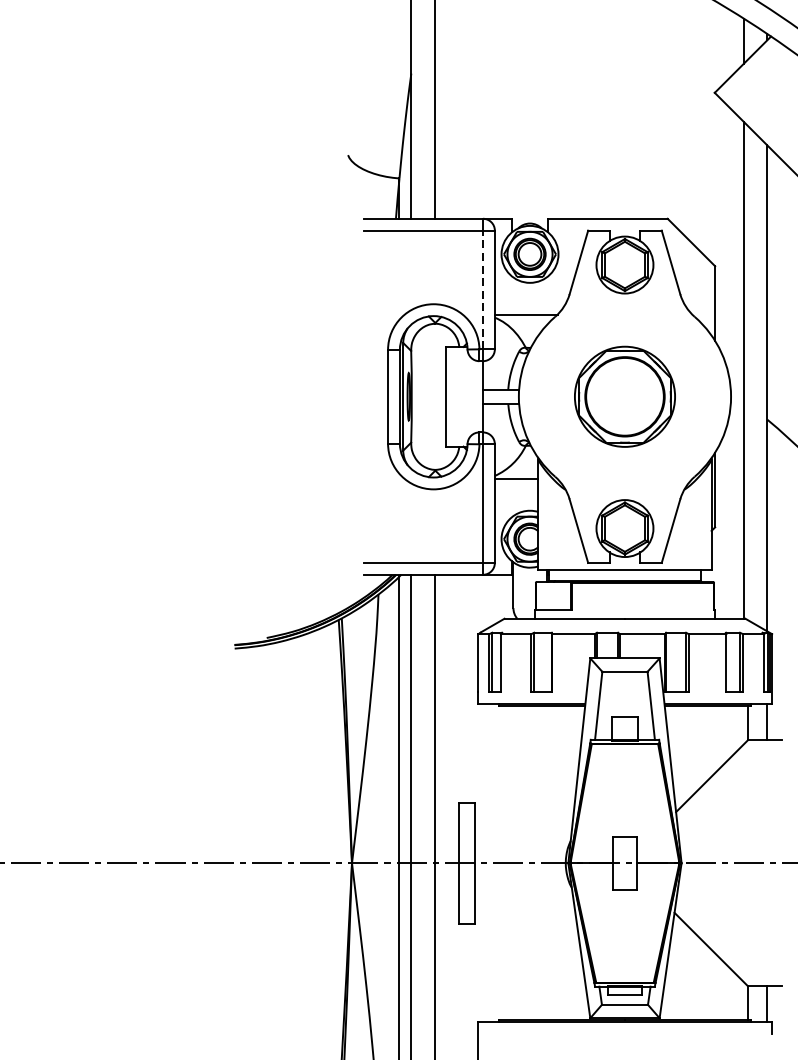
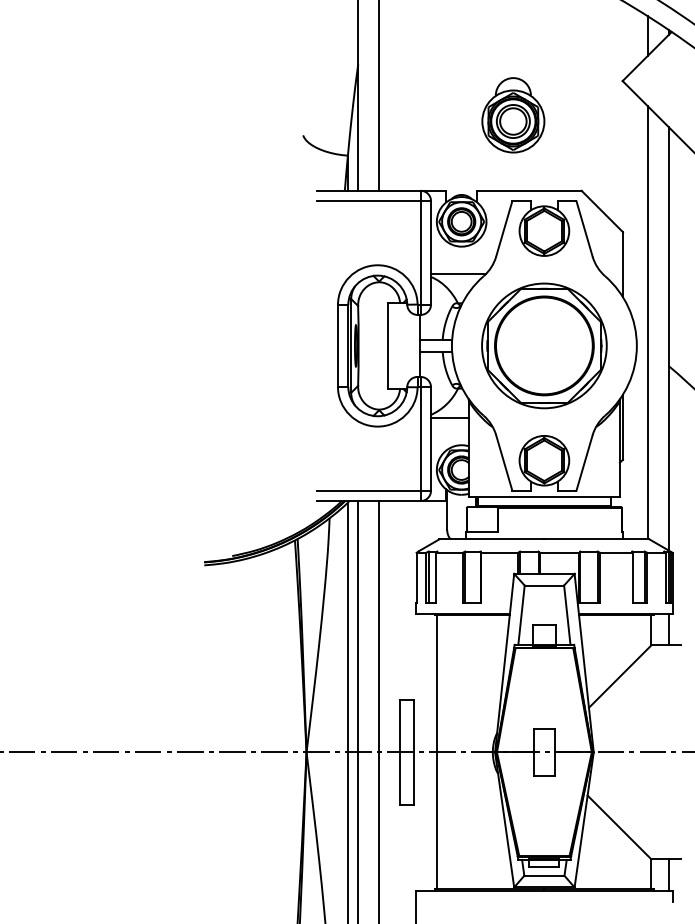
part: (589, 132) -> (513, 115), added
line: (482, 289) -> (420, 252), dashed -> solid
part: (625, 396) -> (544, 345), size x1.43
line: (502, 863) -> (437, 752), added

